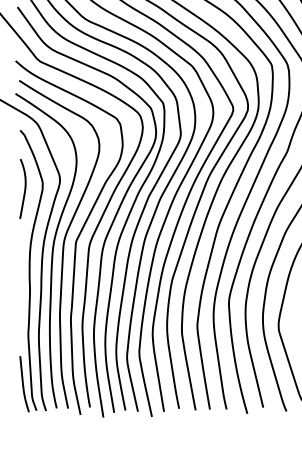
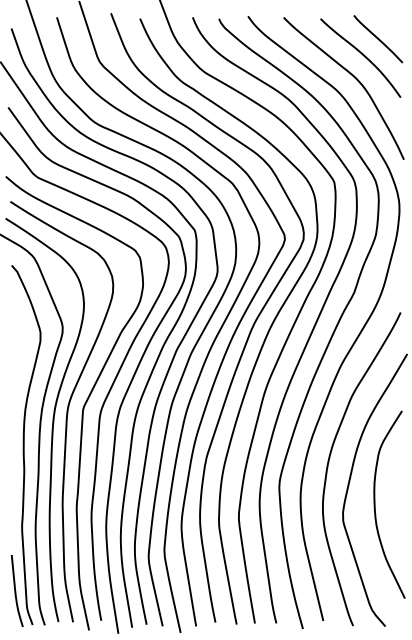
curve: (24, 188) -> (17, 340), removed

